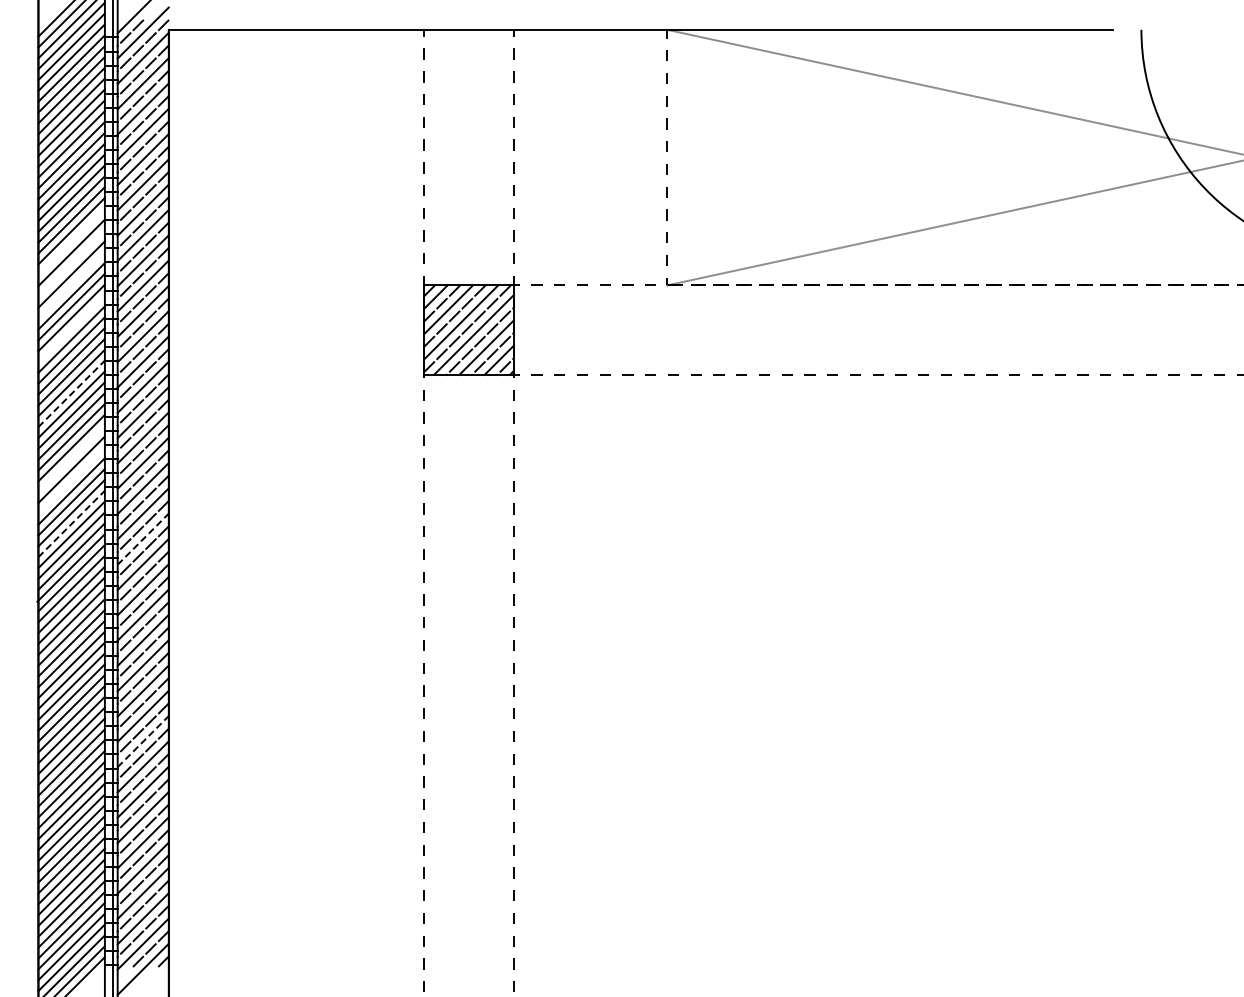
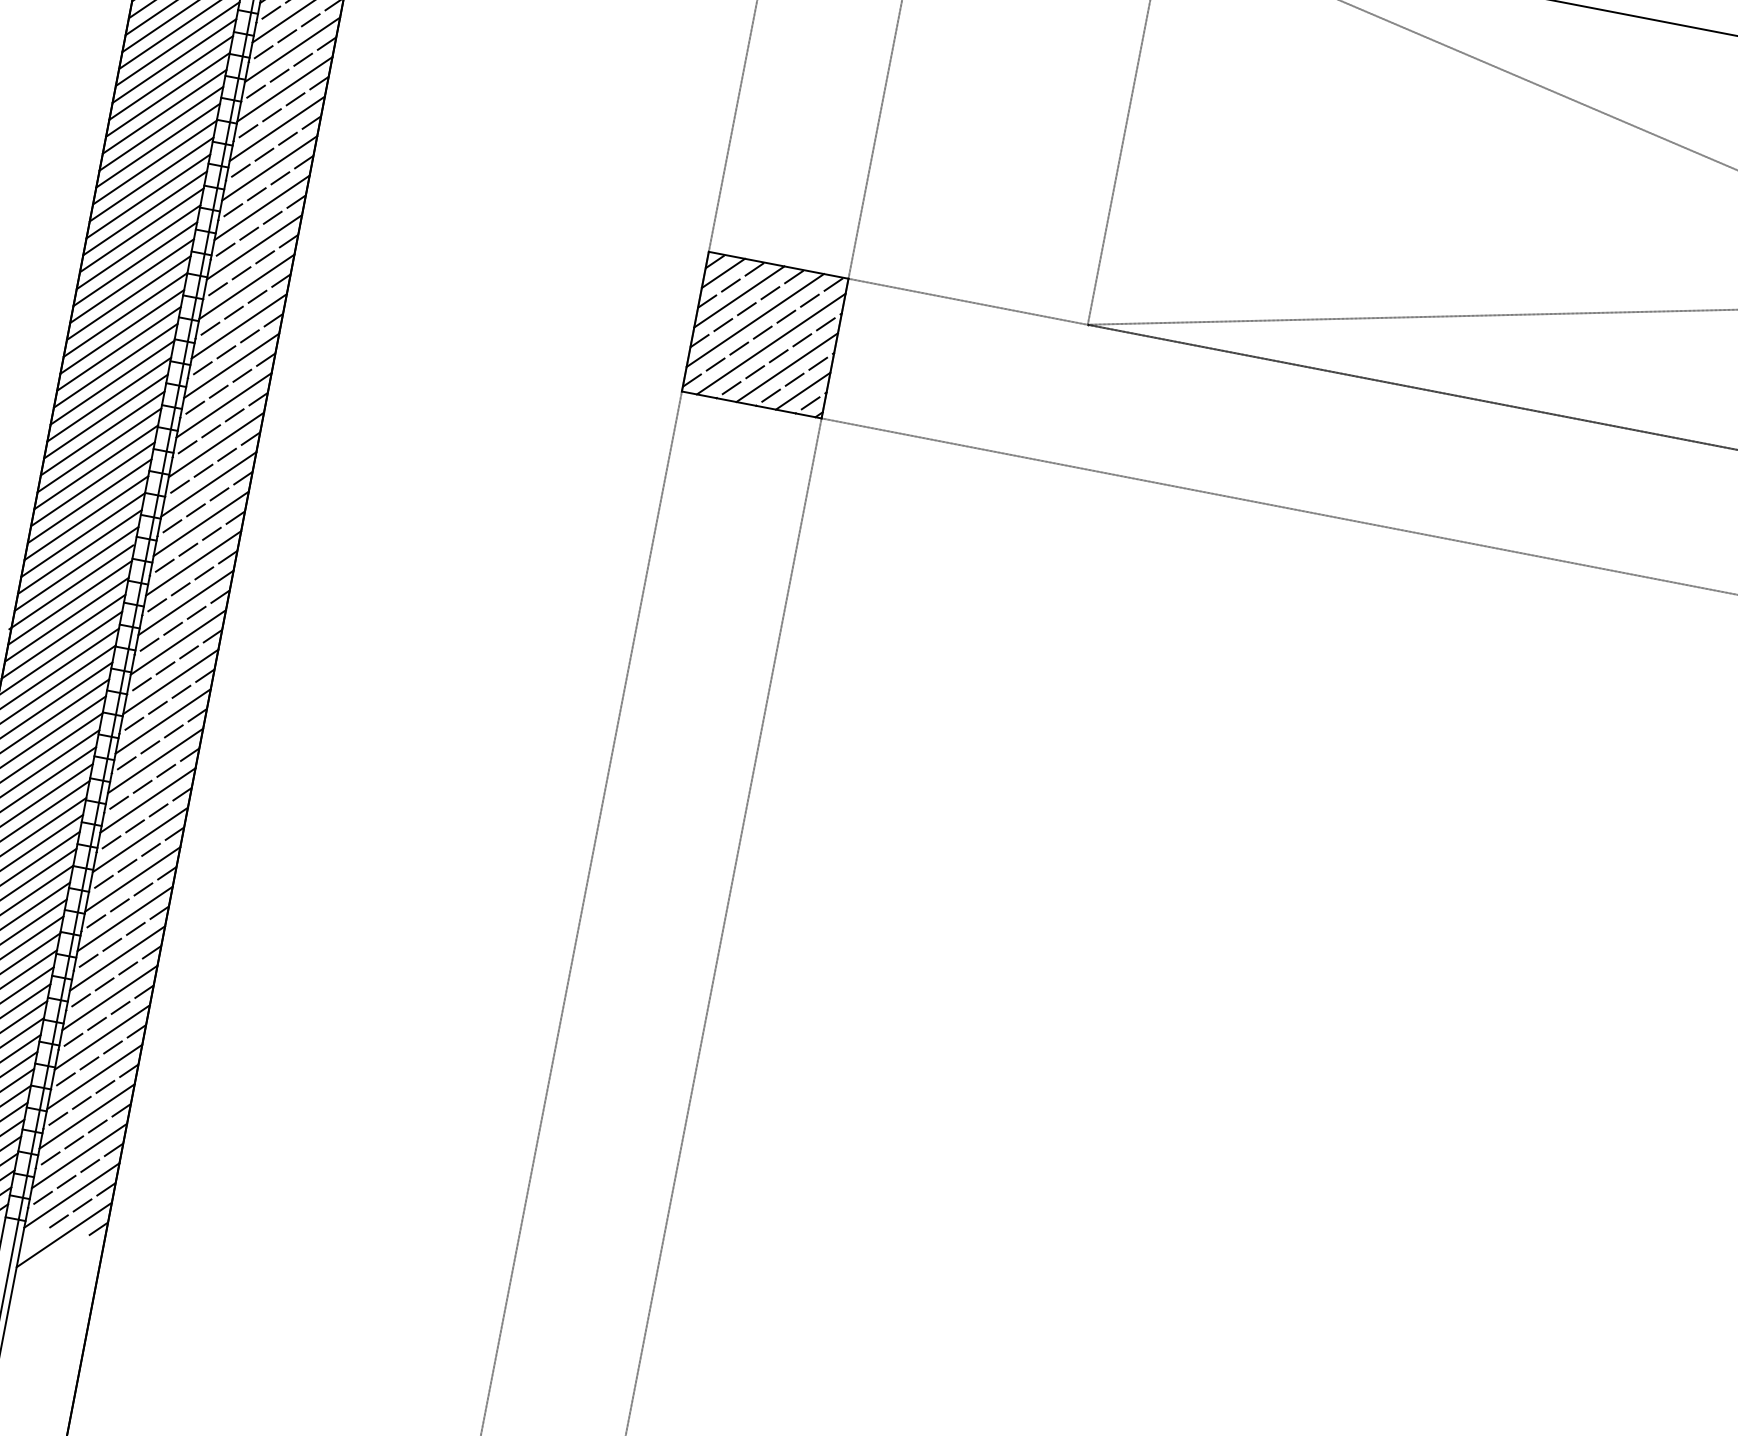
line: (71, 241) -> (171, 77), added
line: (71, 263) -> (164, 111), added
line: (71, 285) -> (157, 145), added
line: (71, 328) -> (144, 212), added
line: (71, 393) -> (125, 314), dashed -> solid
line: (71, 458) -> (105, 415), added
line: (71, 480) -> (99, 450), added
line: (71, 524) -> (86, 518), dashed -> solid
line: (143, 538) -> (194, 562), dashed -> solid
line: (143, 741) -> (133, 879), dashed -> solid

